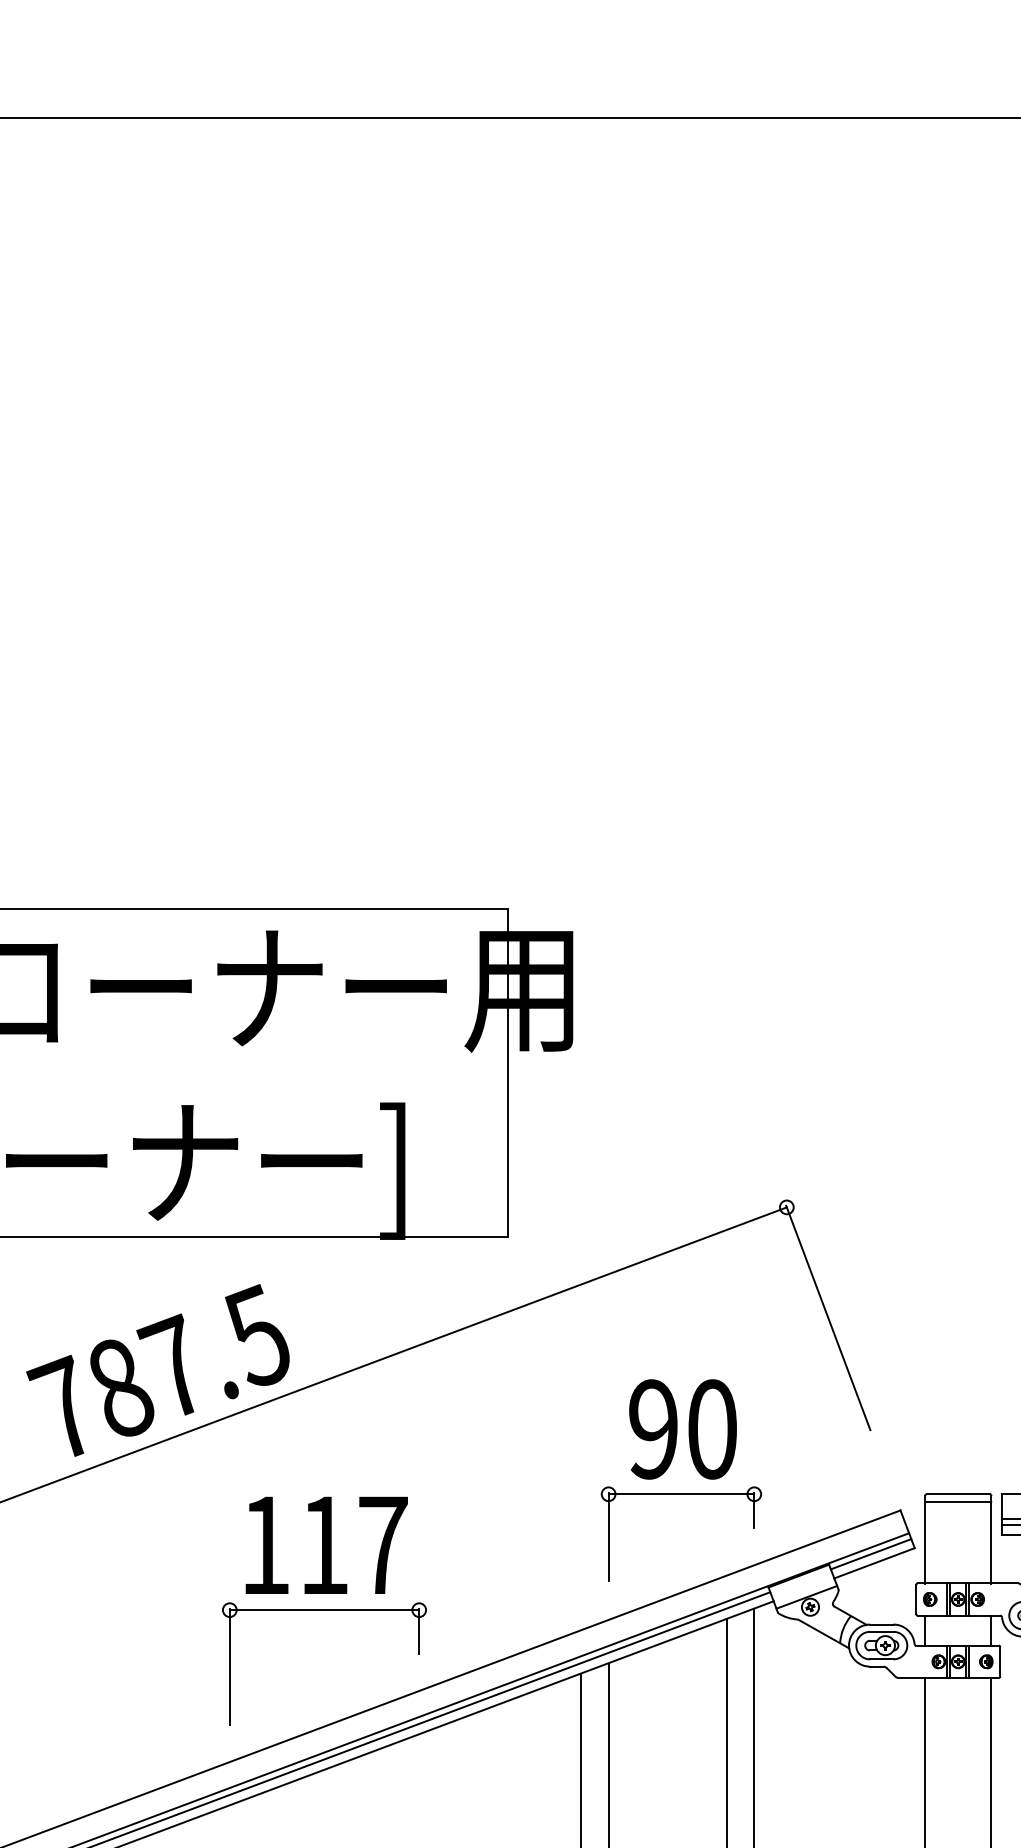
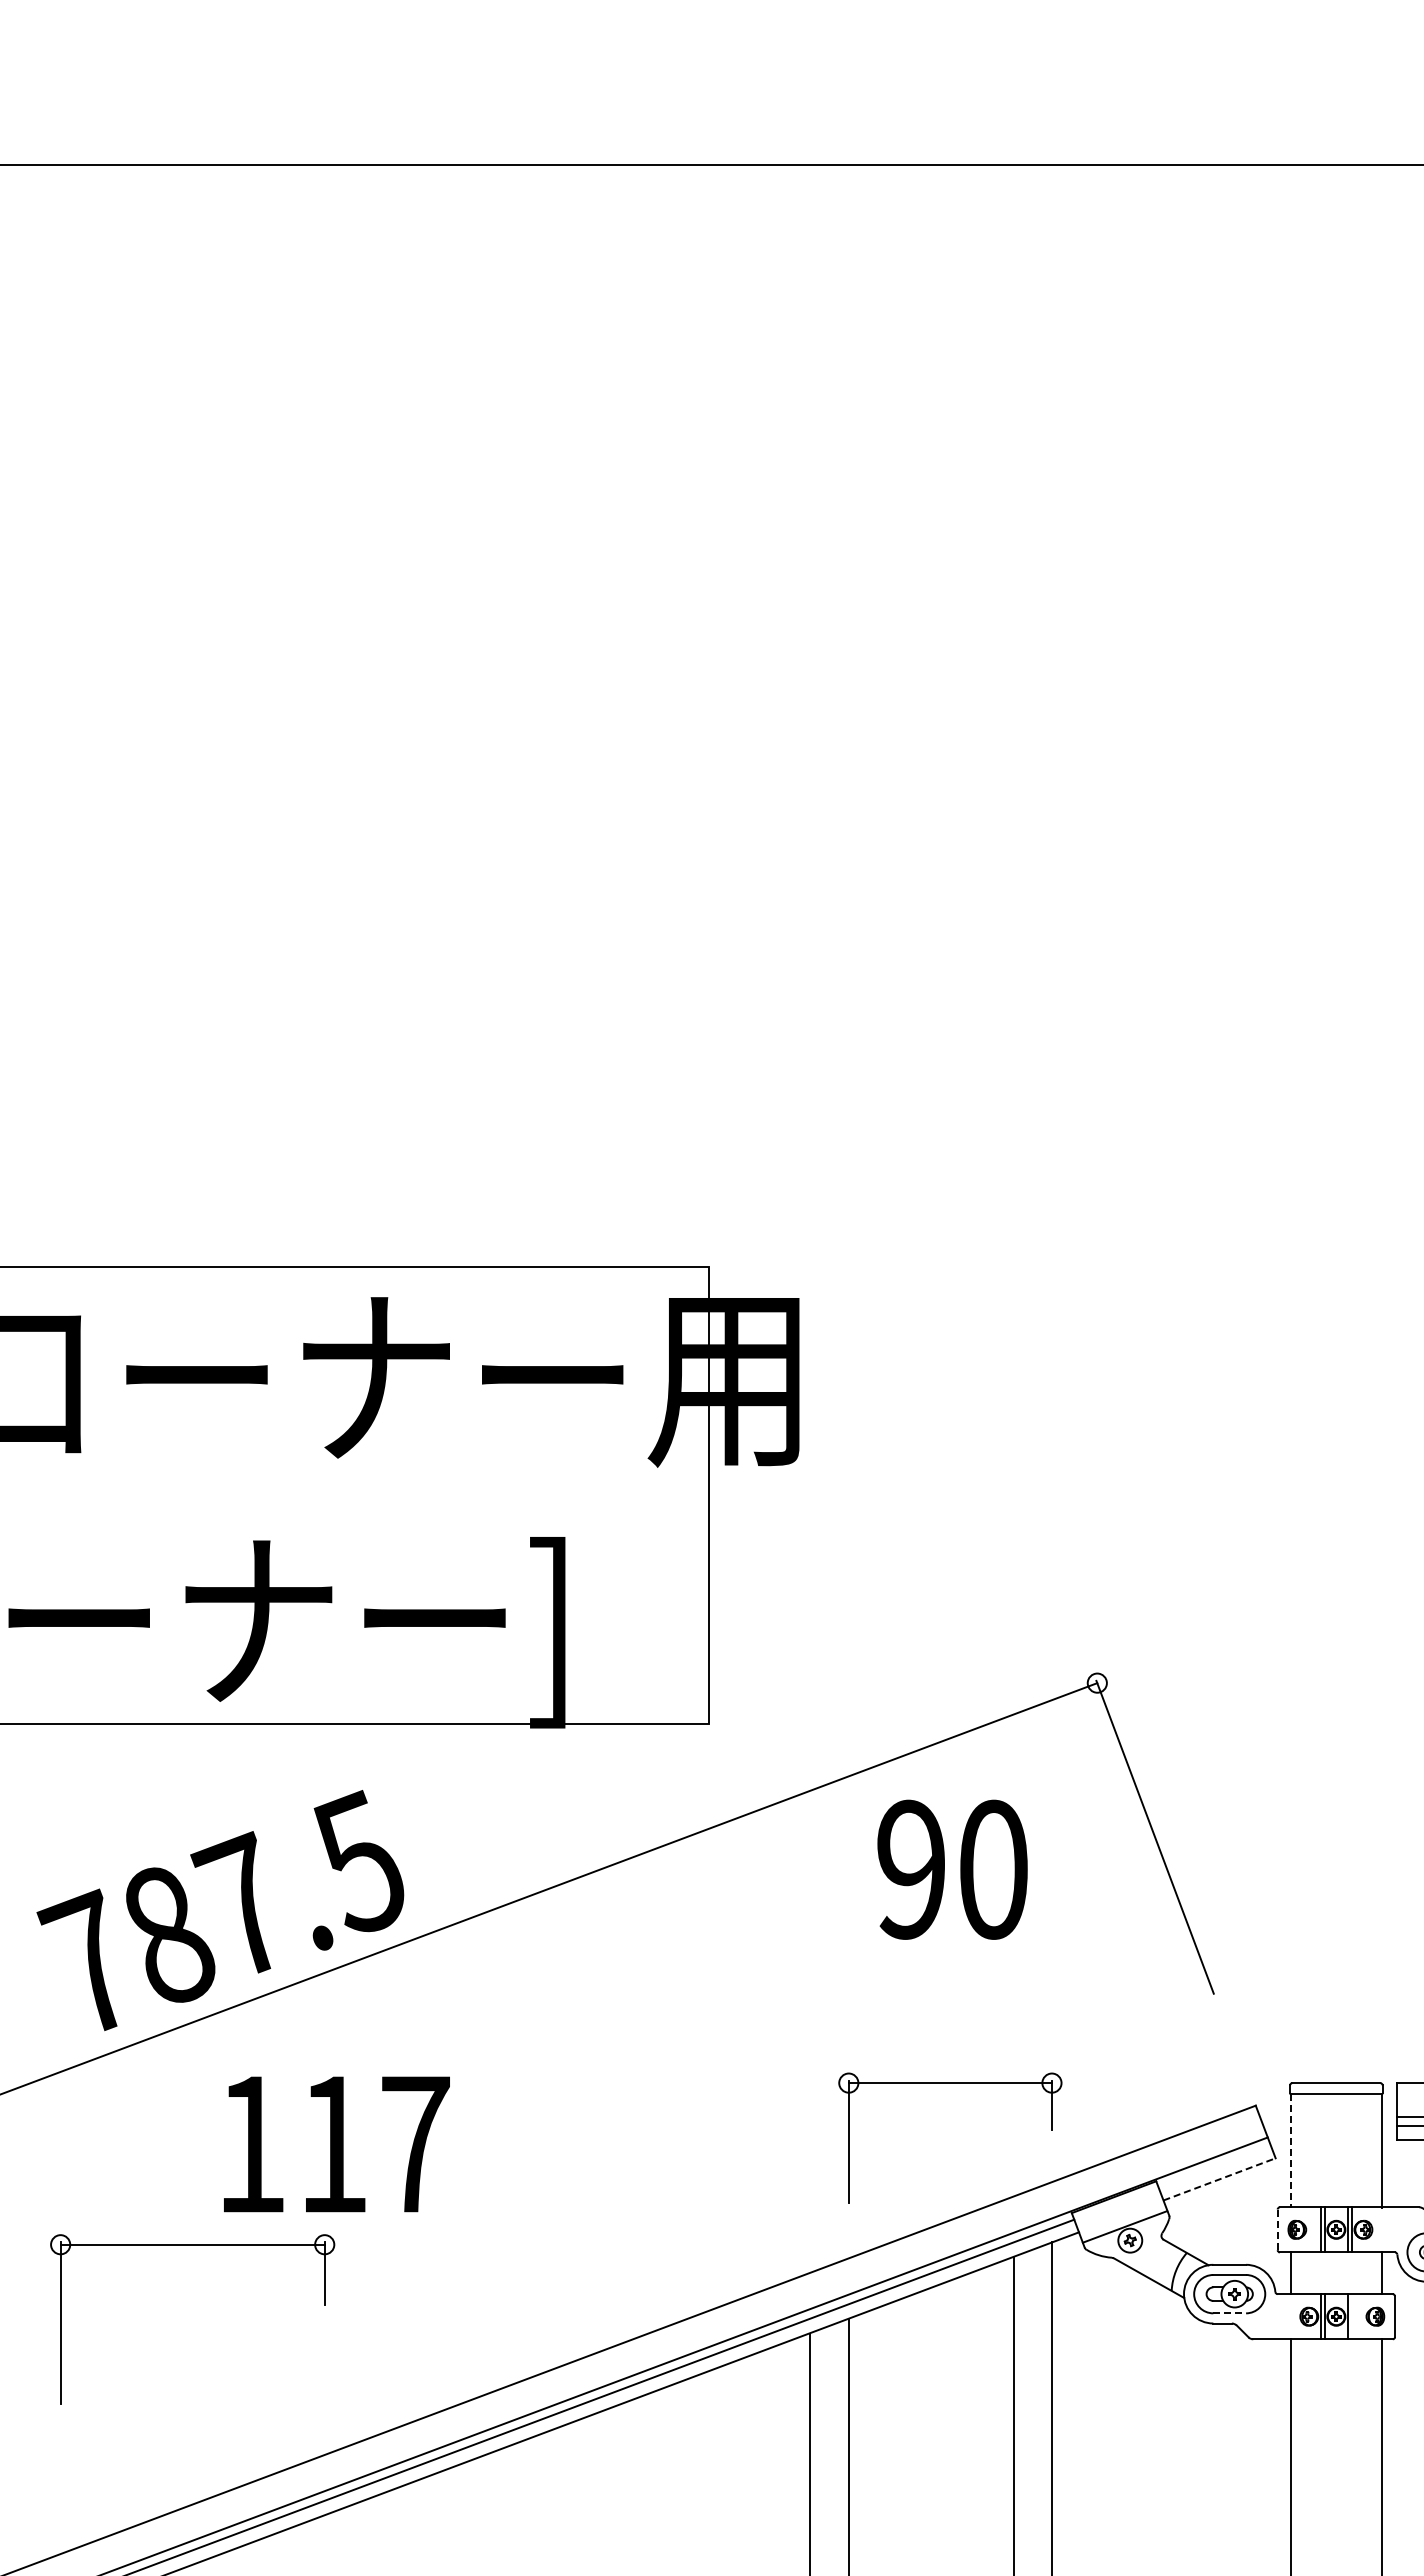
text: (682, 1429) -> (952, 1869), moved
line: (925, 1543) -> (1290, 2151), solid -> dashed
text: (326, 1545) -> (336, 2144), moved
line: (870, 1554) -> (1214, 2166), removed
line: (874, 1563) -> (1219, 2179), solid -> dashed
line: (916, 1599) -> (1277, 2230), solid -> dashed
part: (324, 1610) -> (192, 2245), moved
line: (882, 1659) -> (1230, 2313), solid -> dashed
line: (969, 1661) -> (1351, 2316), removed

